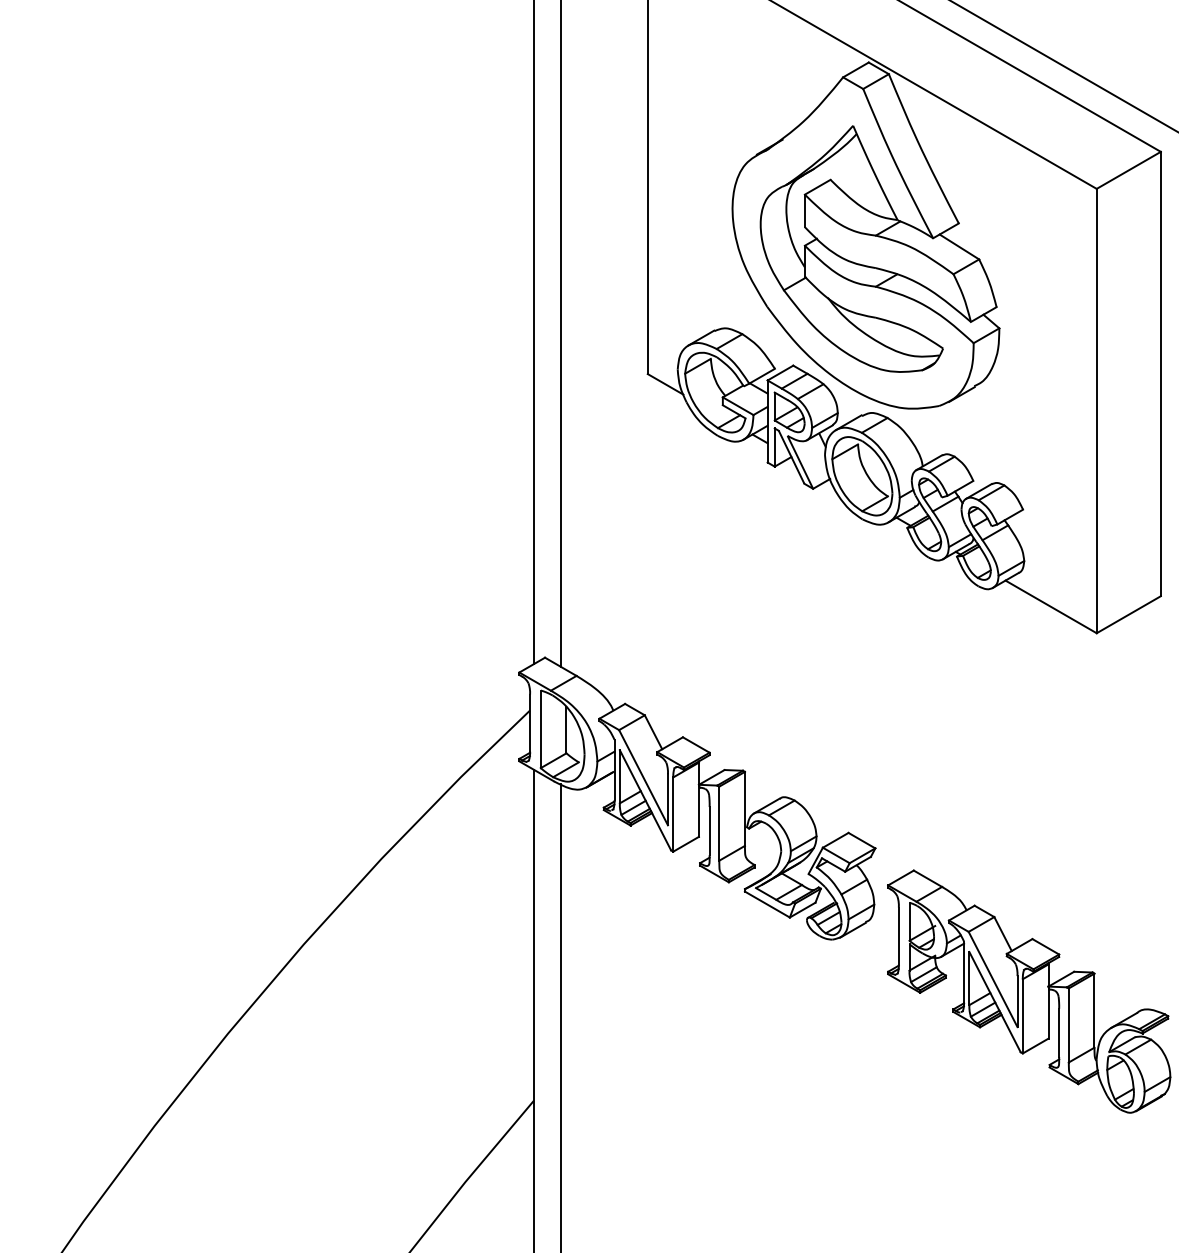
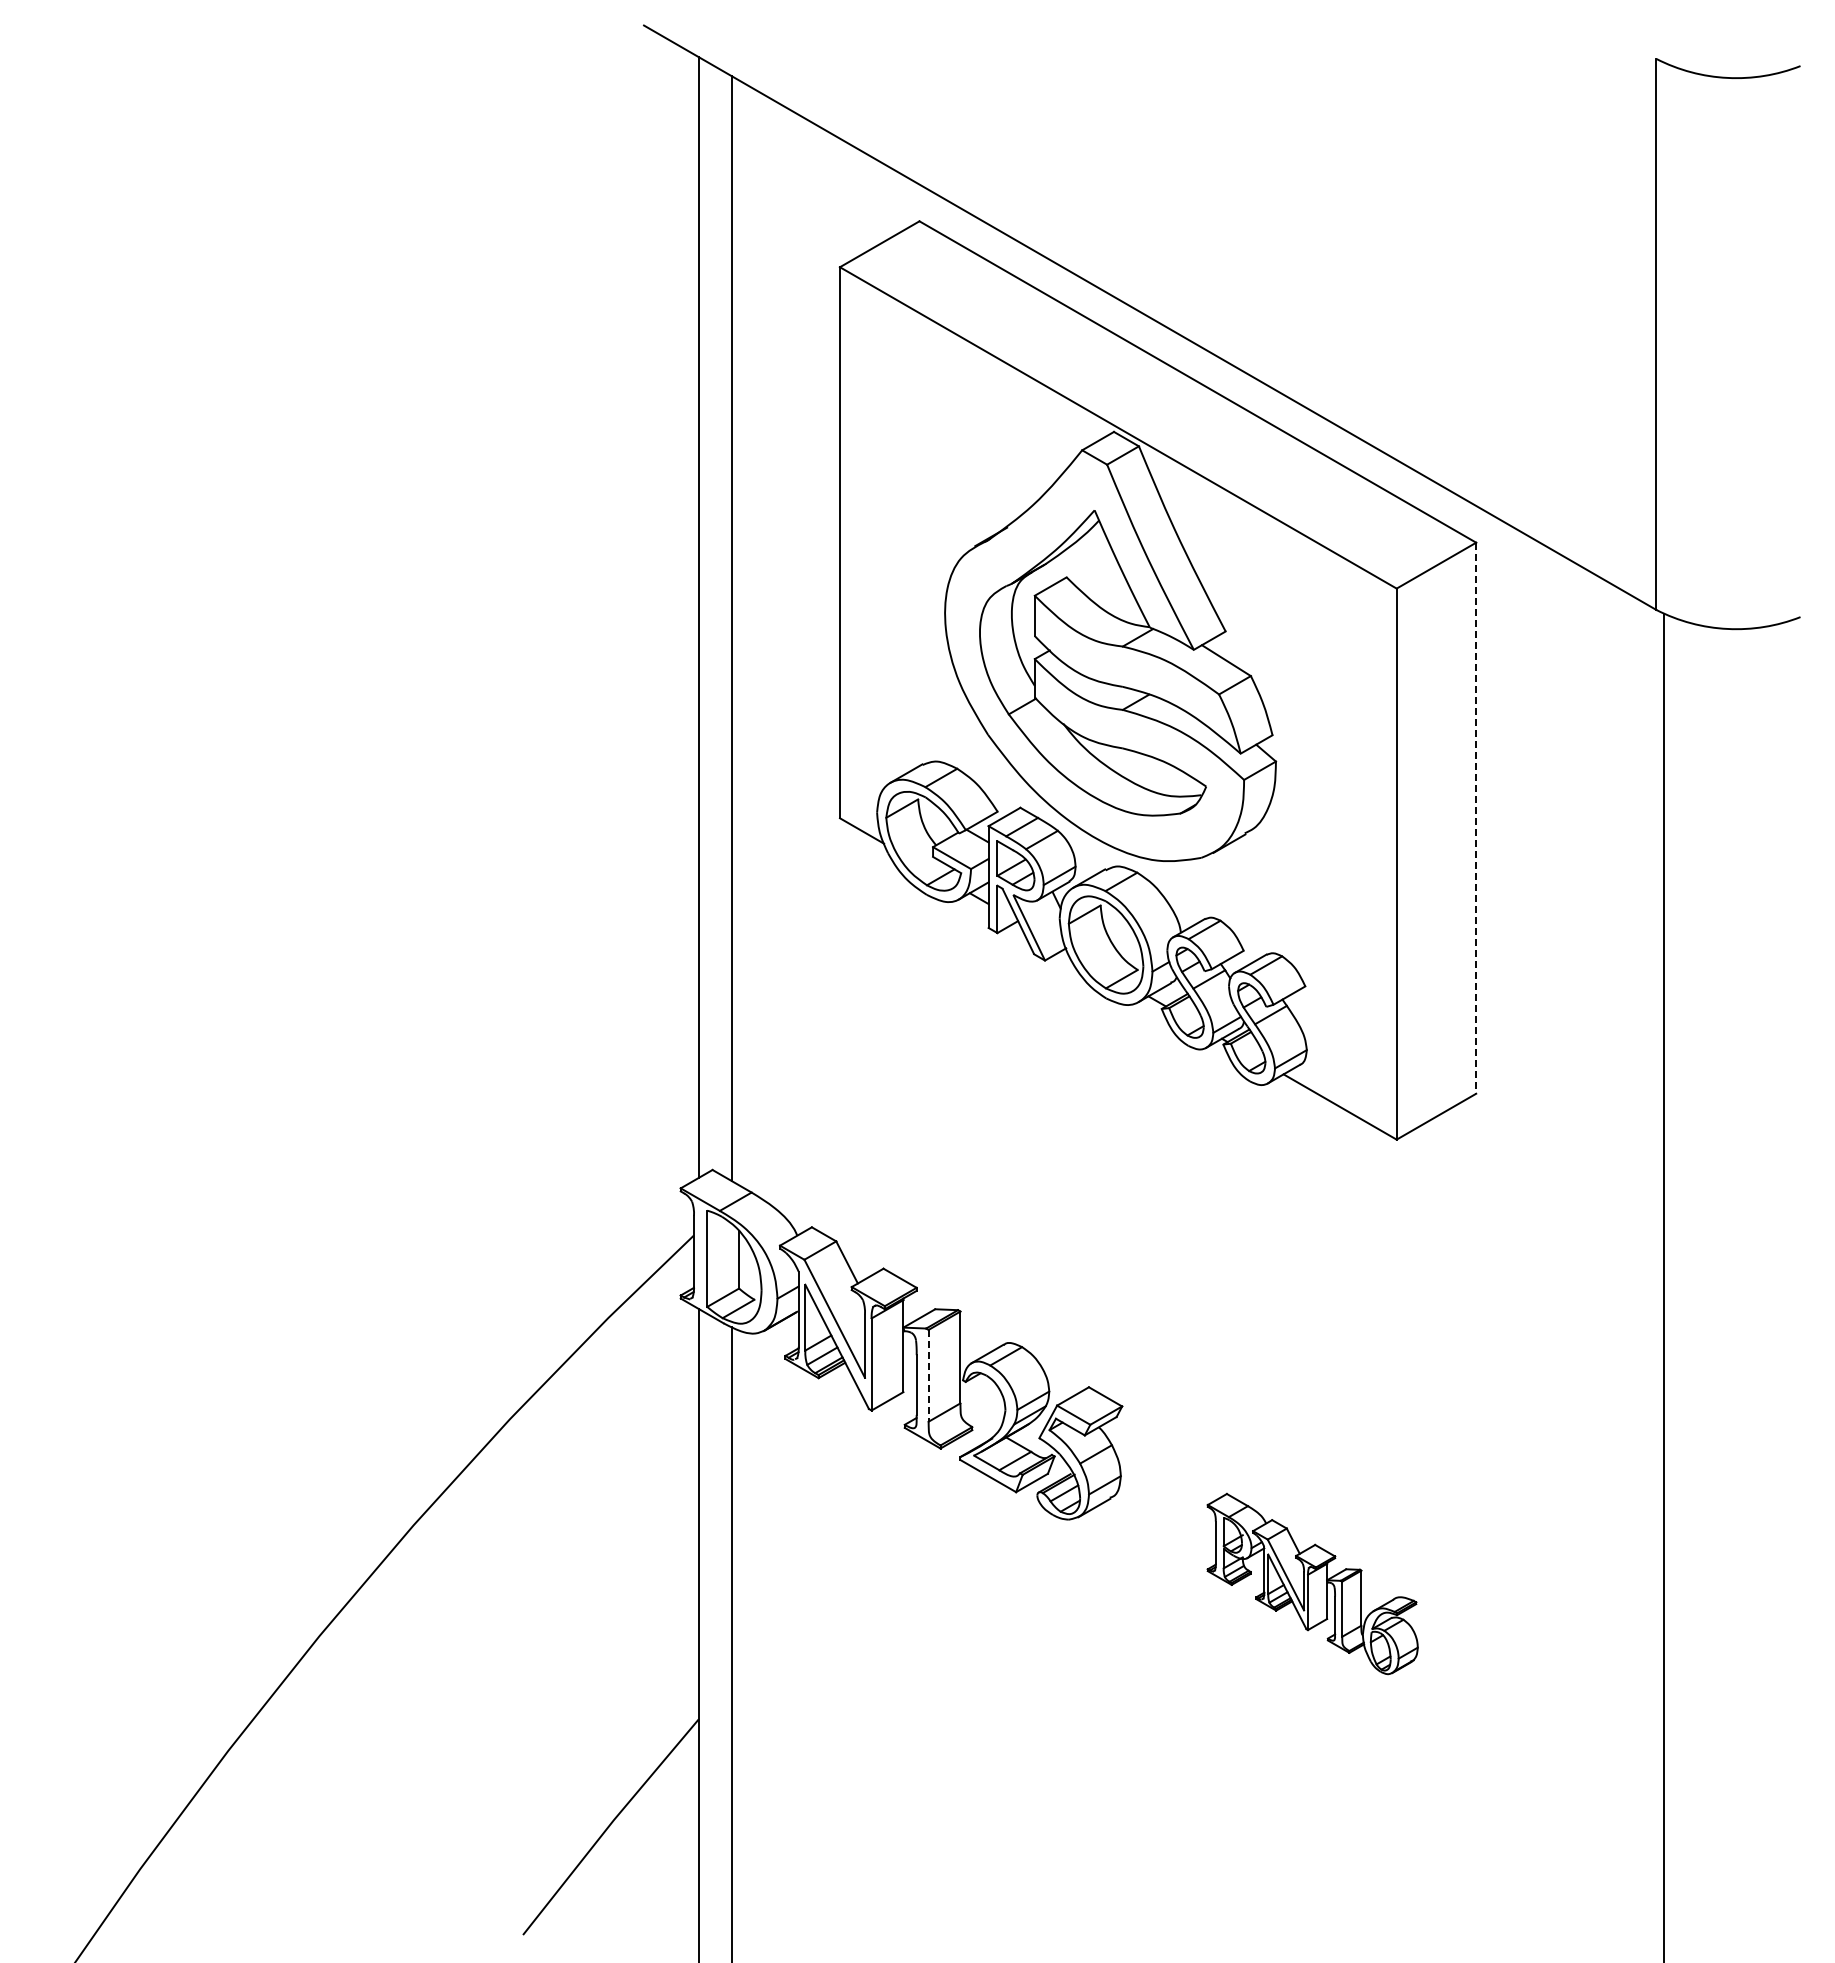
line: (1161, 374) -> (1476, 818), solid -> dashed
line: (719, 823) -> (928, 1375), solid -> dashed
part: (1028, 991) -> (1312, 1583), size x0.6

